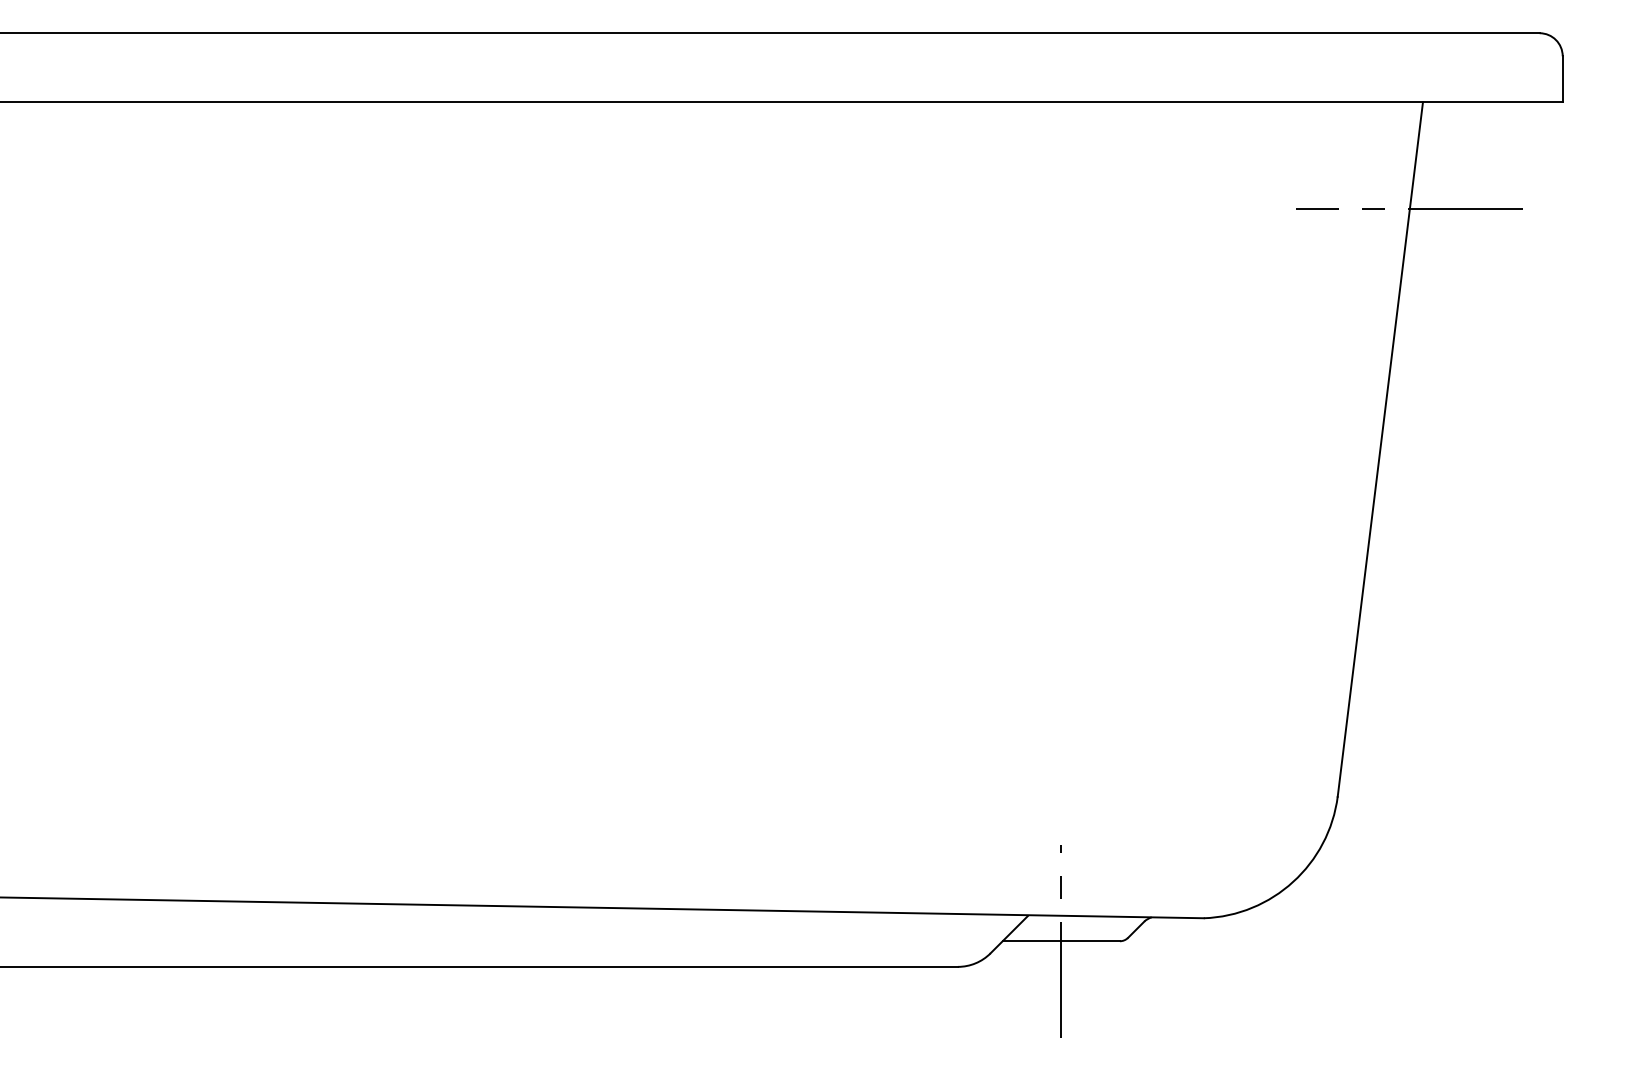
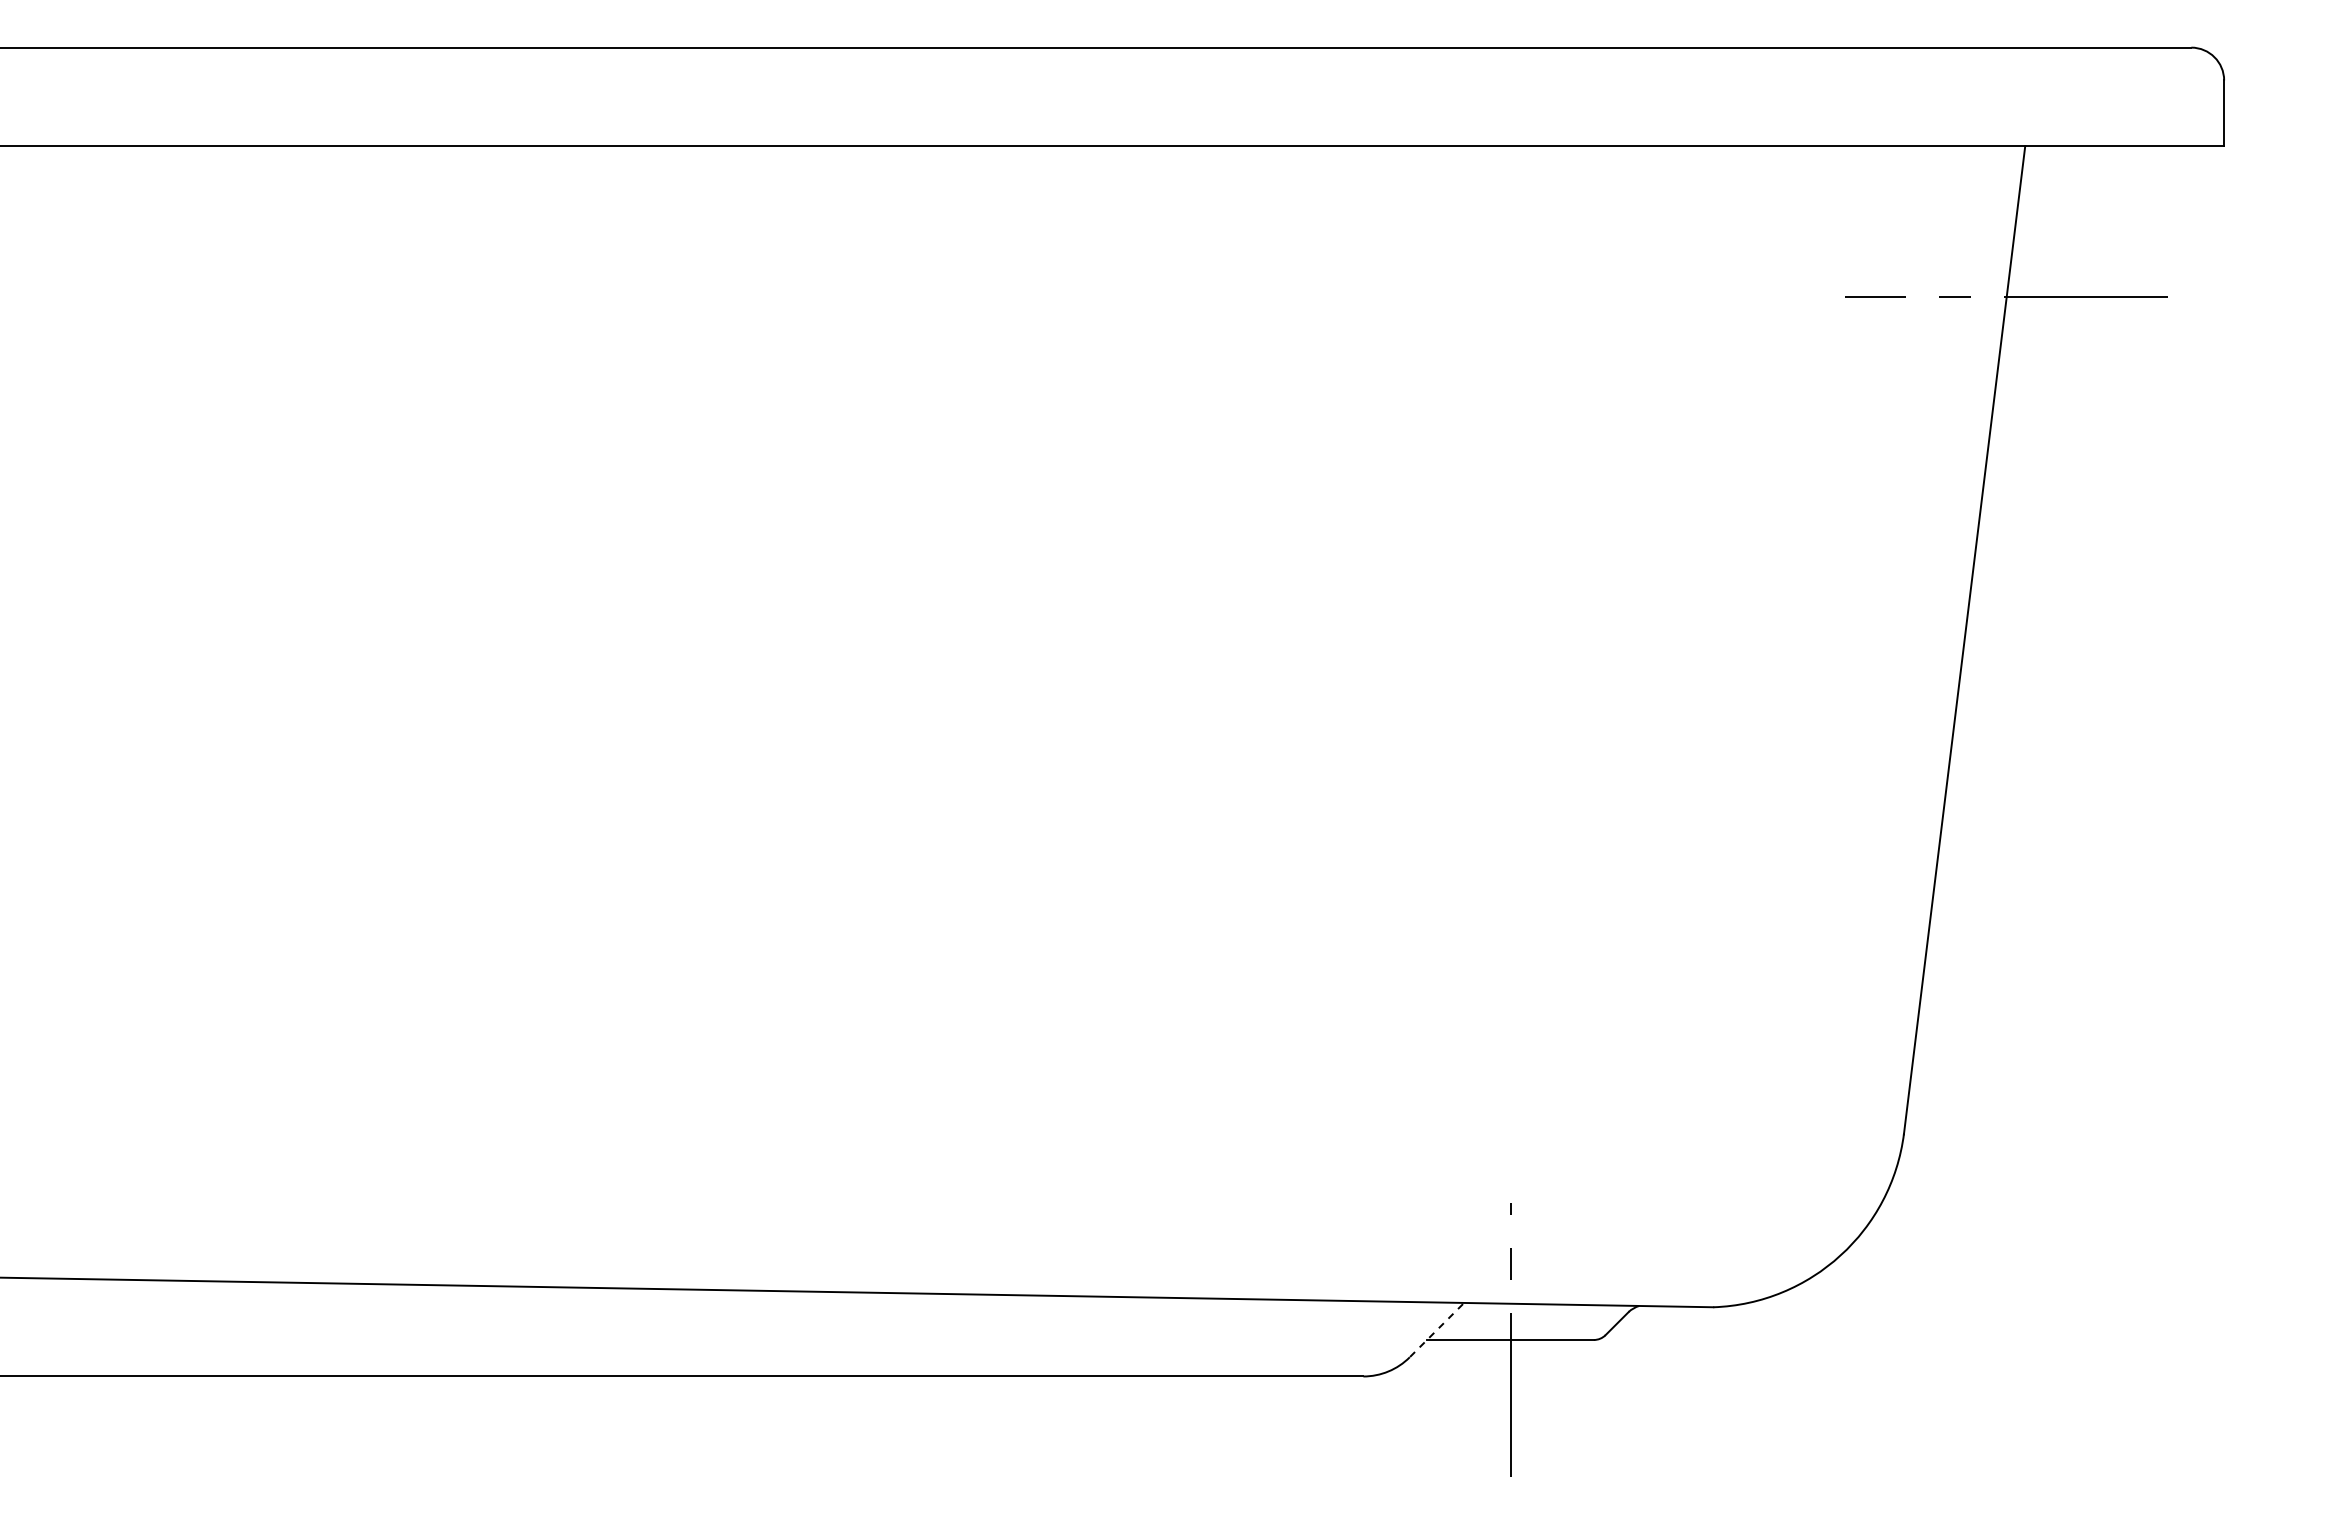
line: (1009, 934) -> (1436, 1330), solid -> dashed

